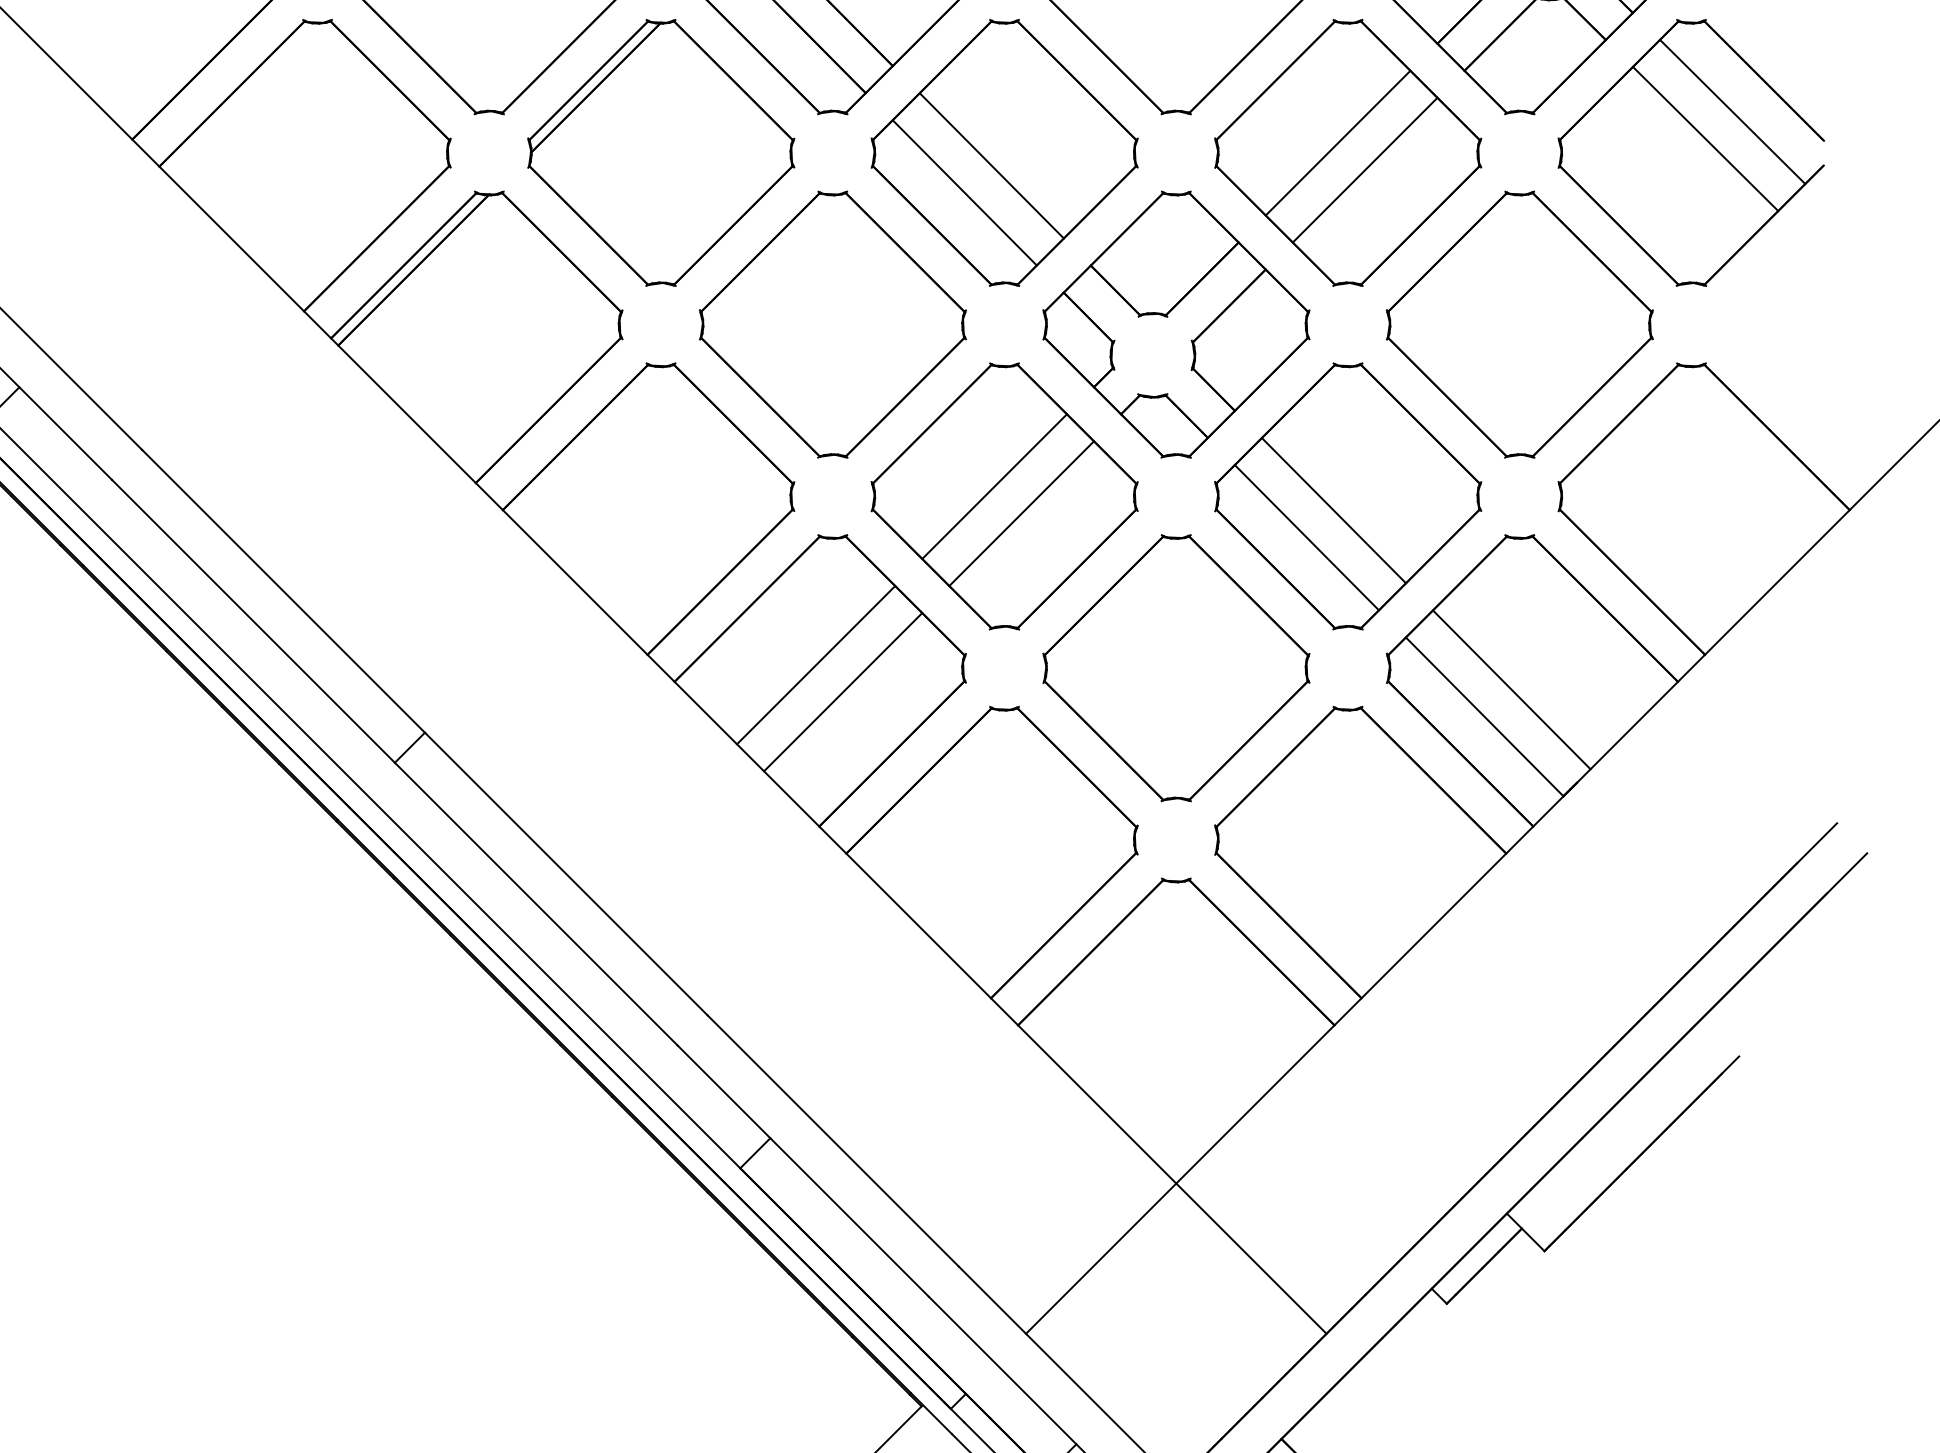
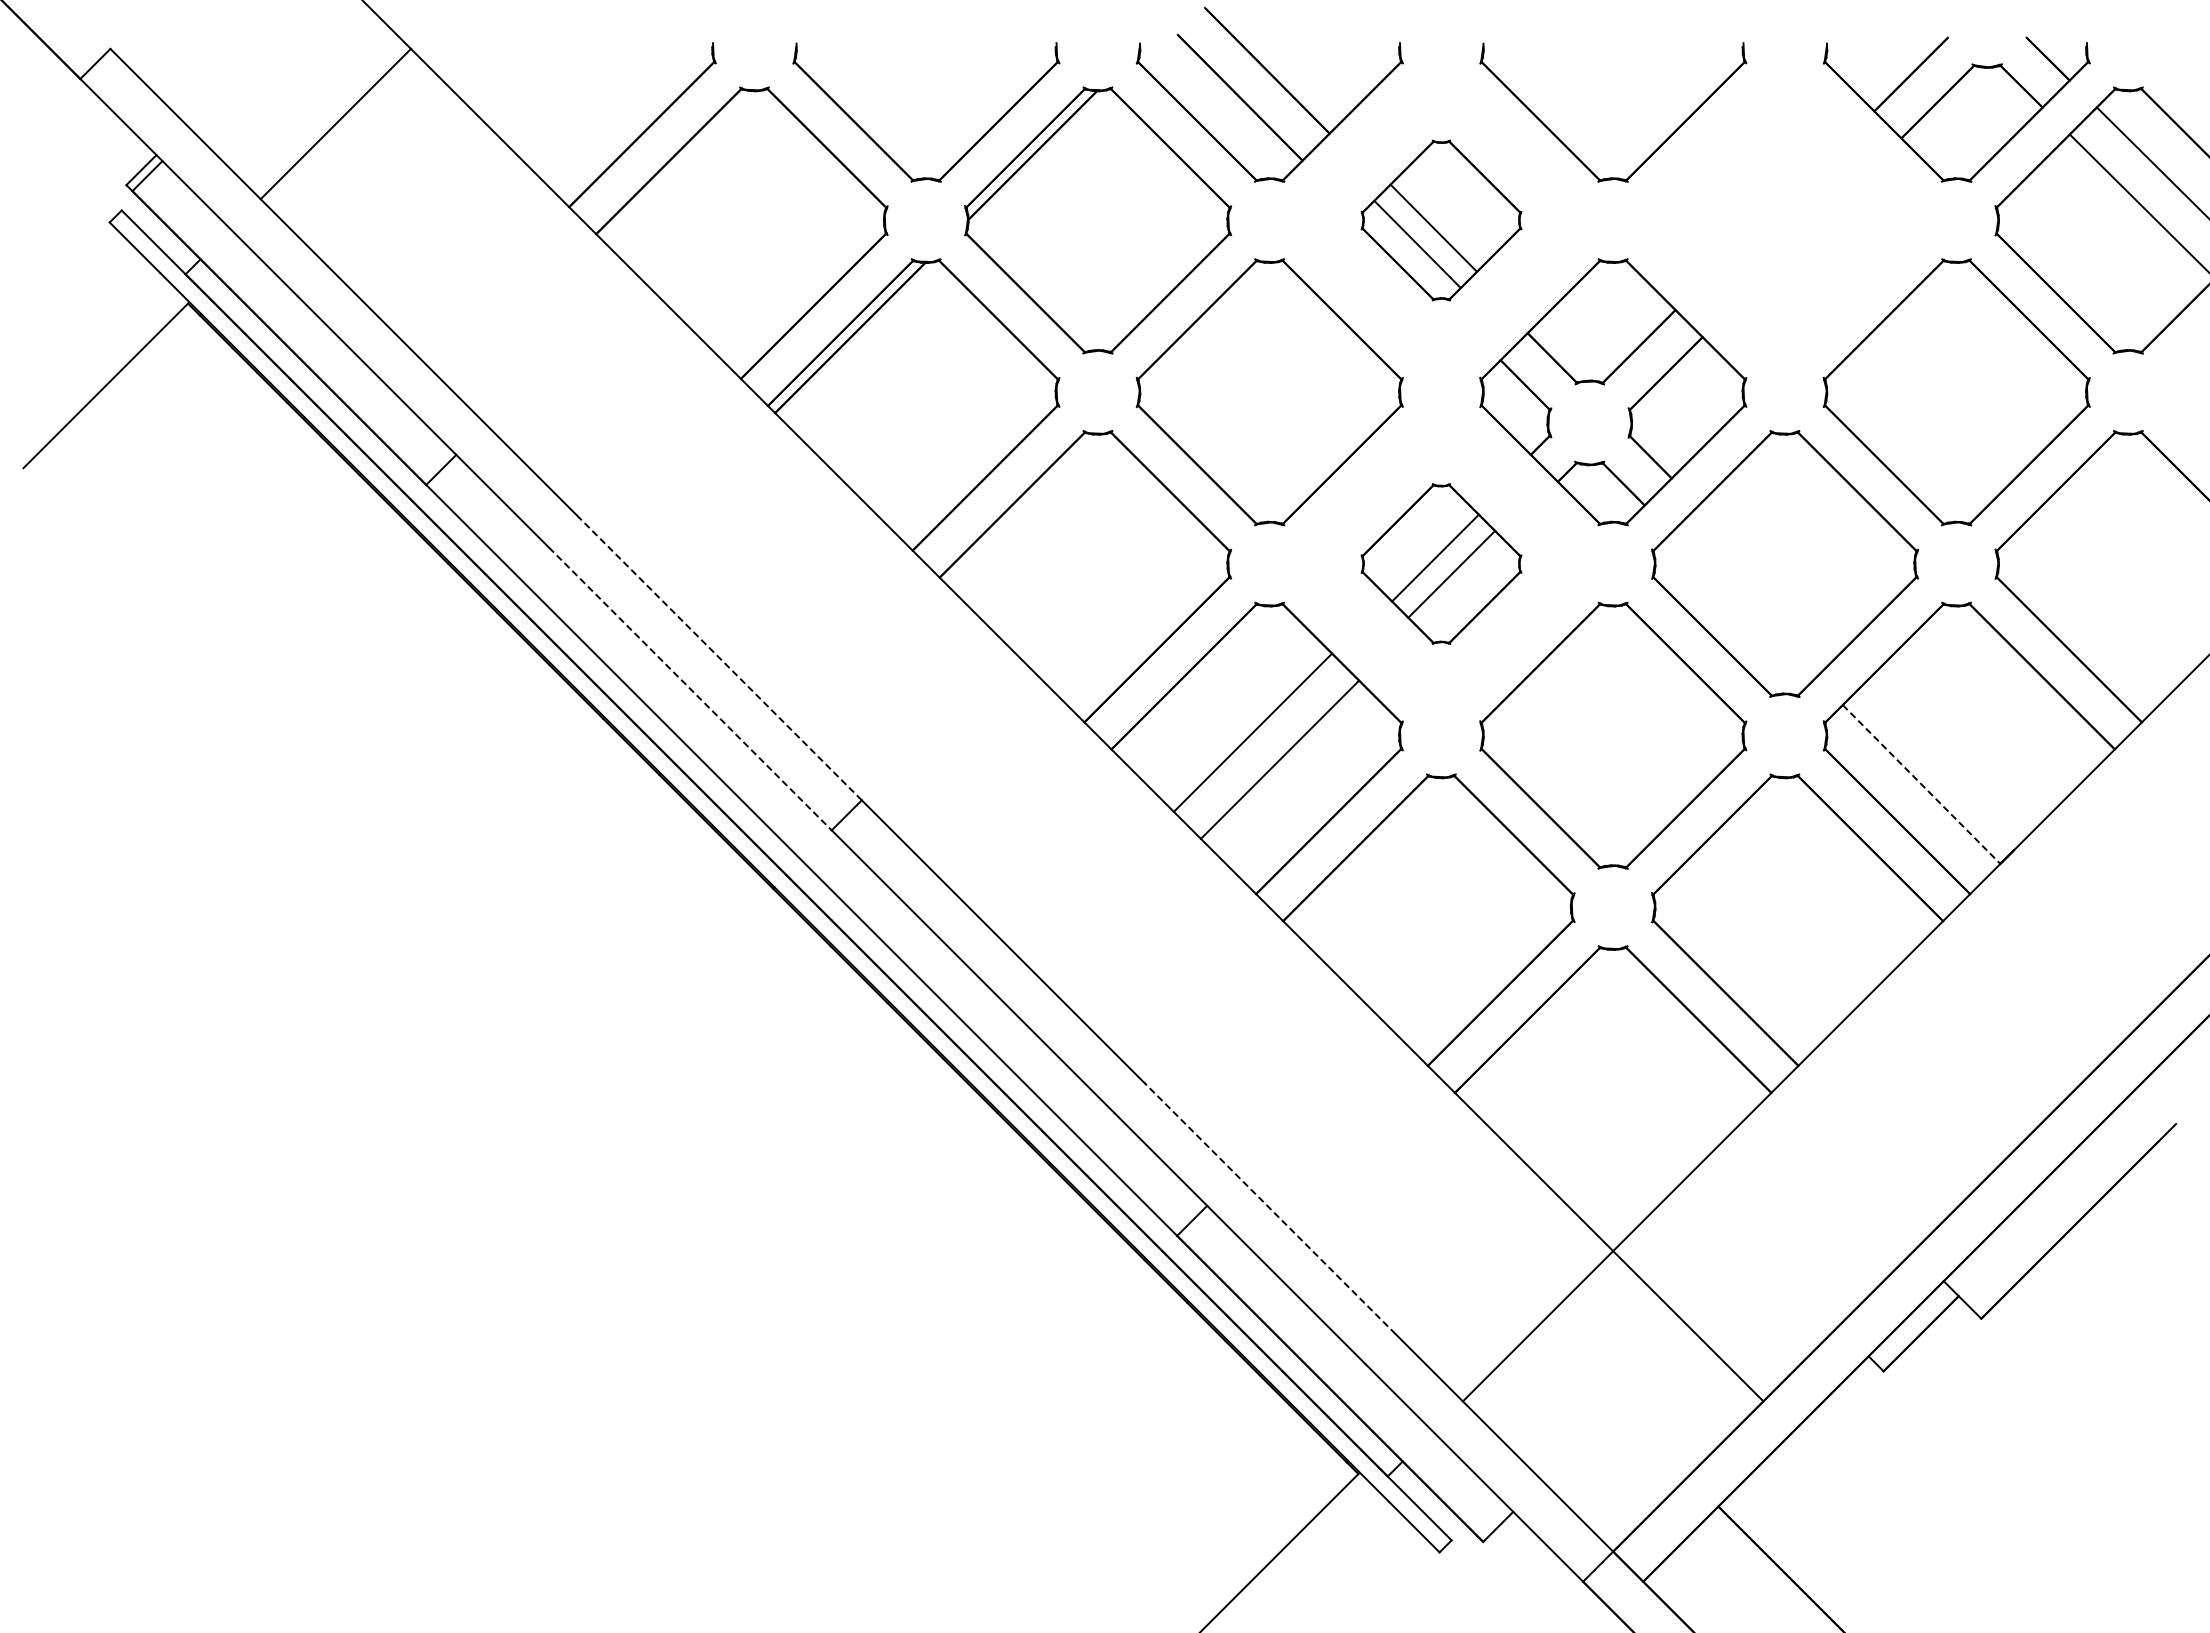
part: (1004, 152) -> (1441, 220), size x0.6
part: (1348, 152) -> (1785, 220), removed
part: (1004, 495) -> (1441, 563), size x0.6
line: (1333, 509) -> (1770, 577), removed
line: (1306, 536) -> (1743, 604), removed
line: (283, 590) -> (720, 658), solid -> dashed
line: (253, 620) -> (690, 688), solid -> dashed
line: (1511, 689) -> (1948, 757), removed
line: (1484, 716) -> (1921, 784), solid -> dashed
line: (833, 1140) -> (1270, 1208), solid -> dashed

